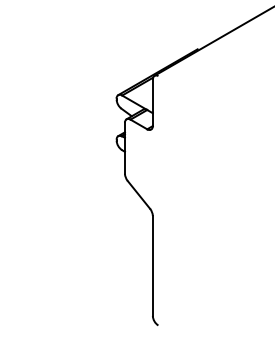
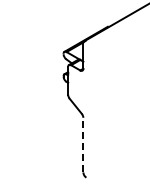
line: (153, 264) -> (83, 144), solid -> dashed

